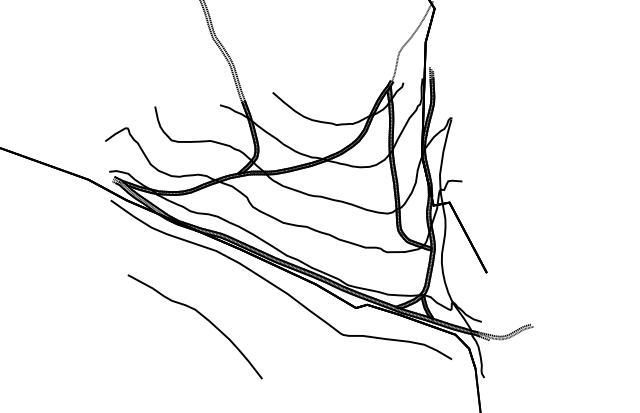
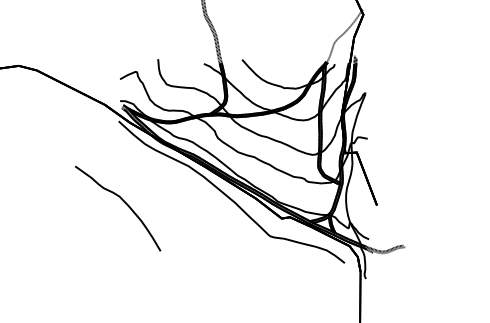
part: (201, 317) -> (123, 202), moved

